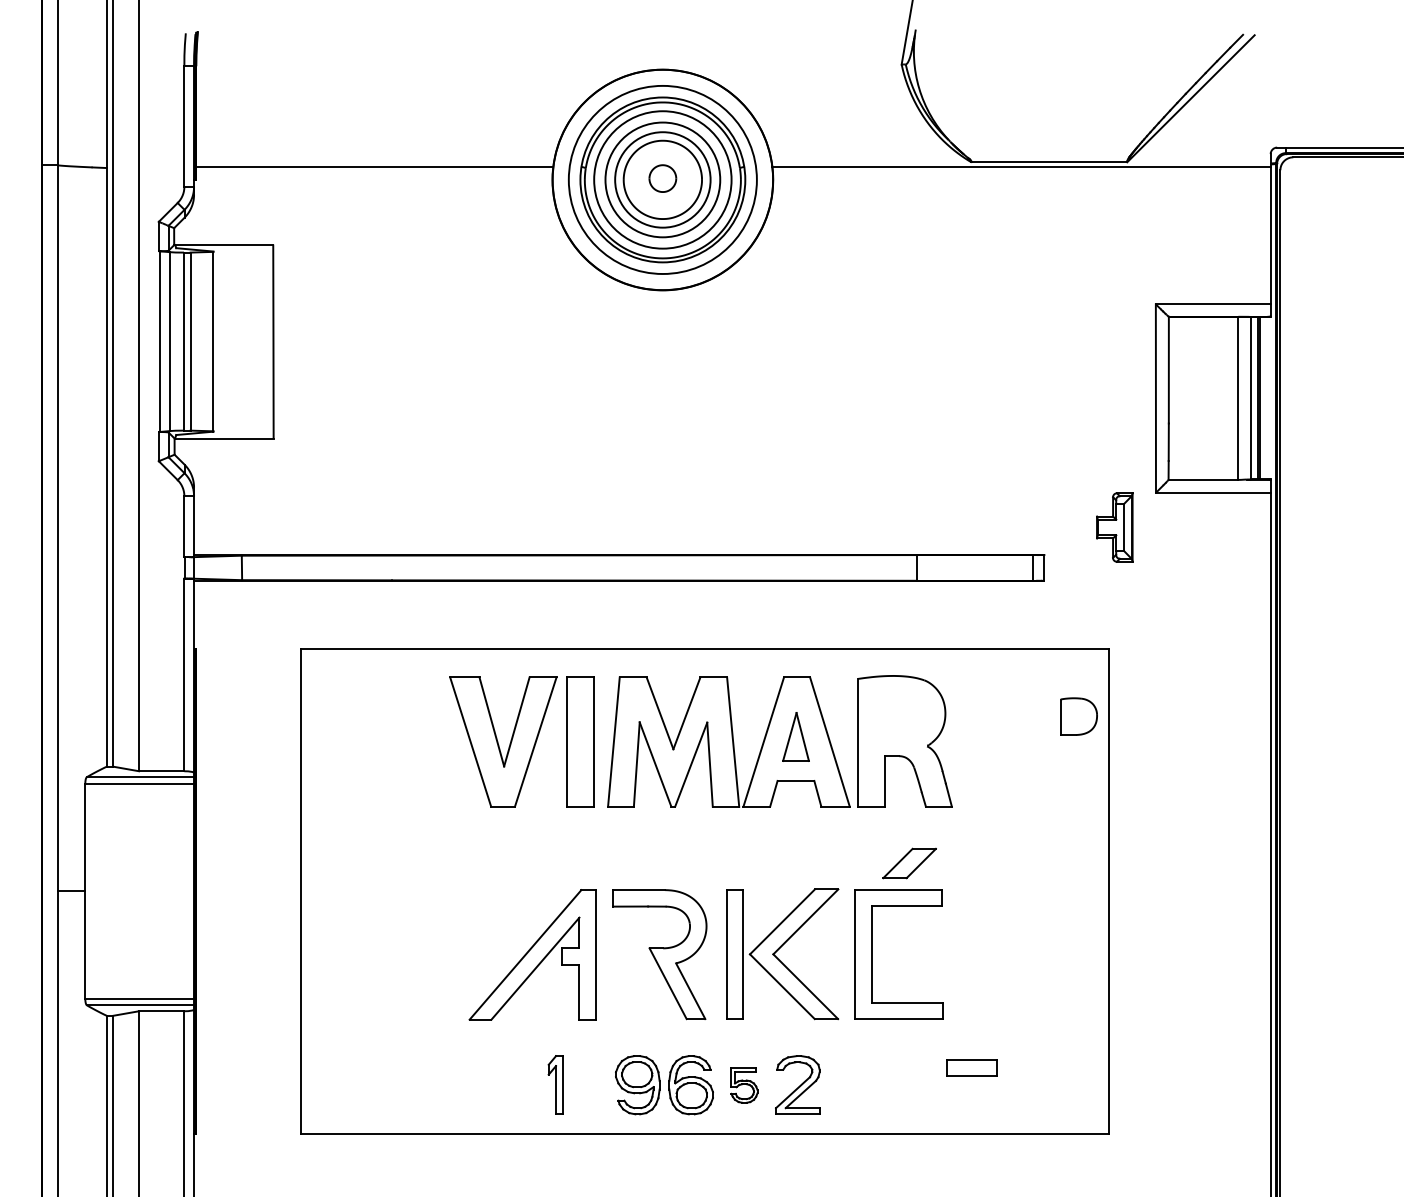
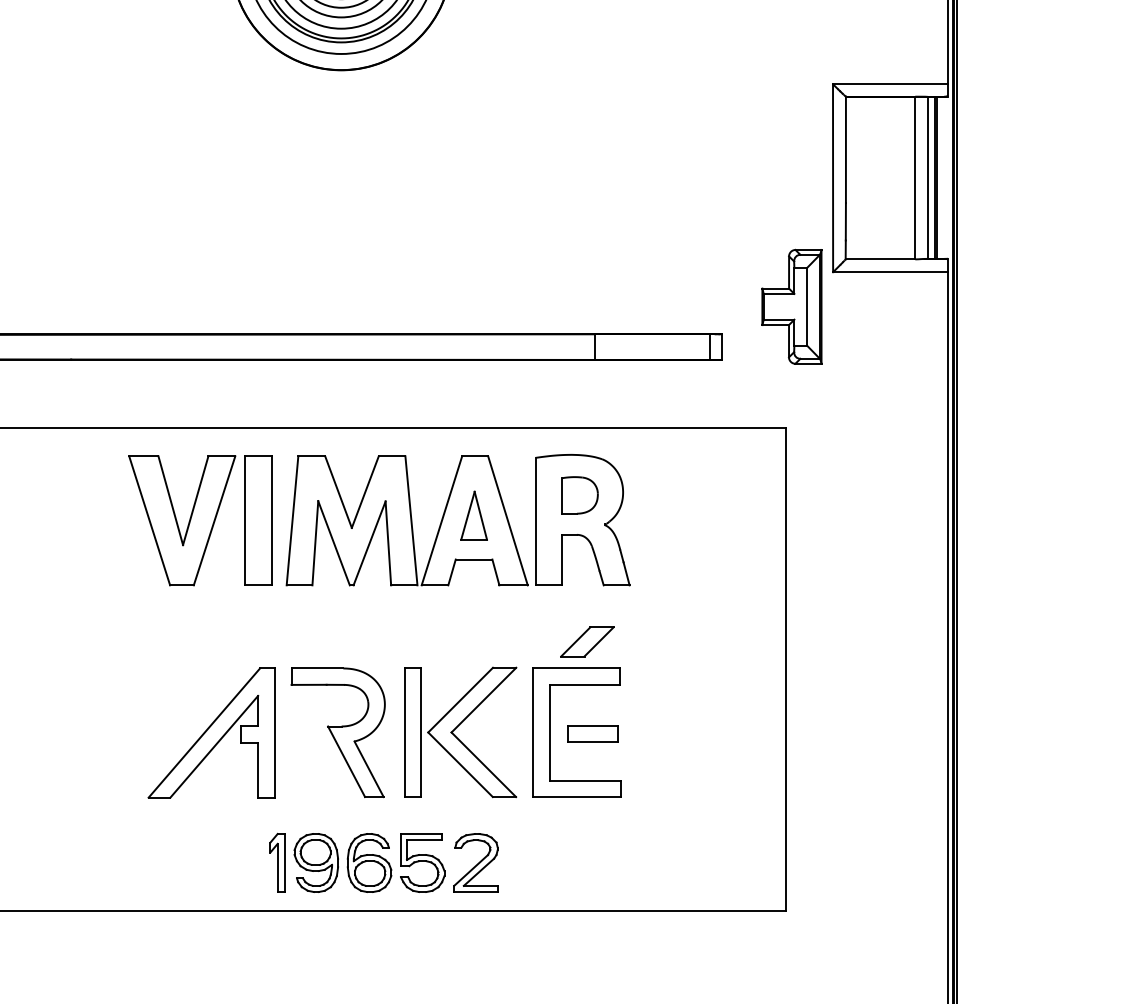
part: (1114, 527) -> (791, 306), size x1.67
part: (1078, 716) -> (579, 495), moved
part: (971, 1067) -> (592, 733), moved
part: (555, 1084) -> (277, 862), moved
part: (744, 1085) -> (422, 863), size x1.67

